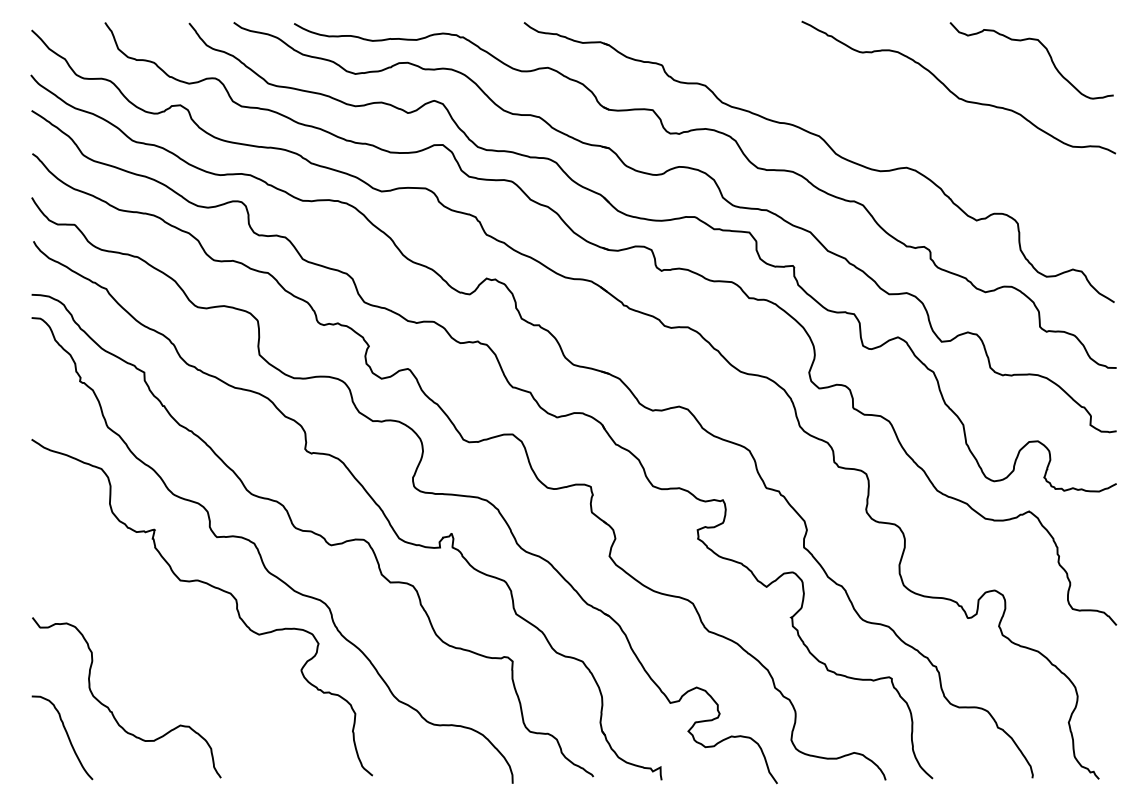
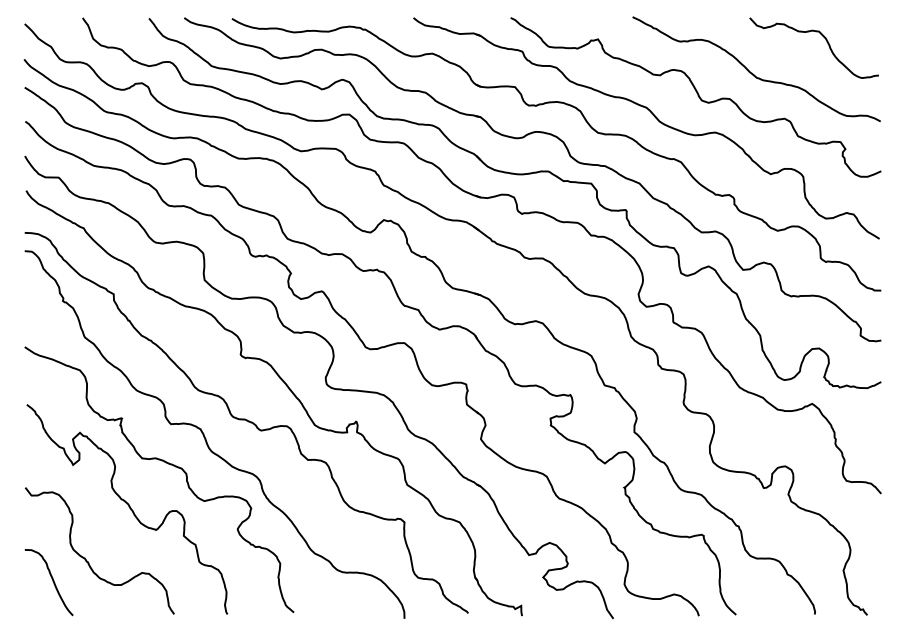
curve: (884, 121) -> (698, 96), added
curve: (164, 644) -> (129, 508), added

